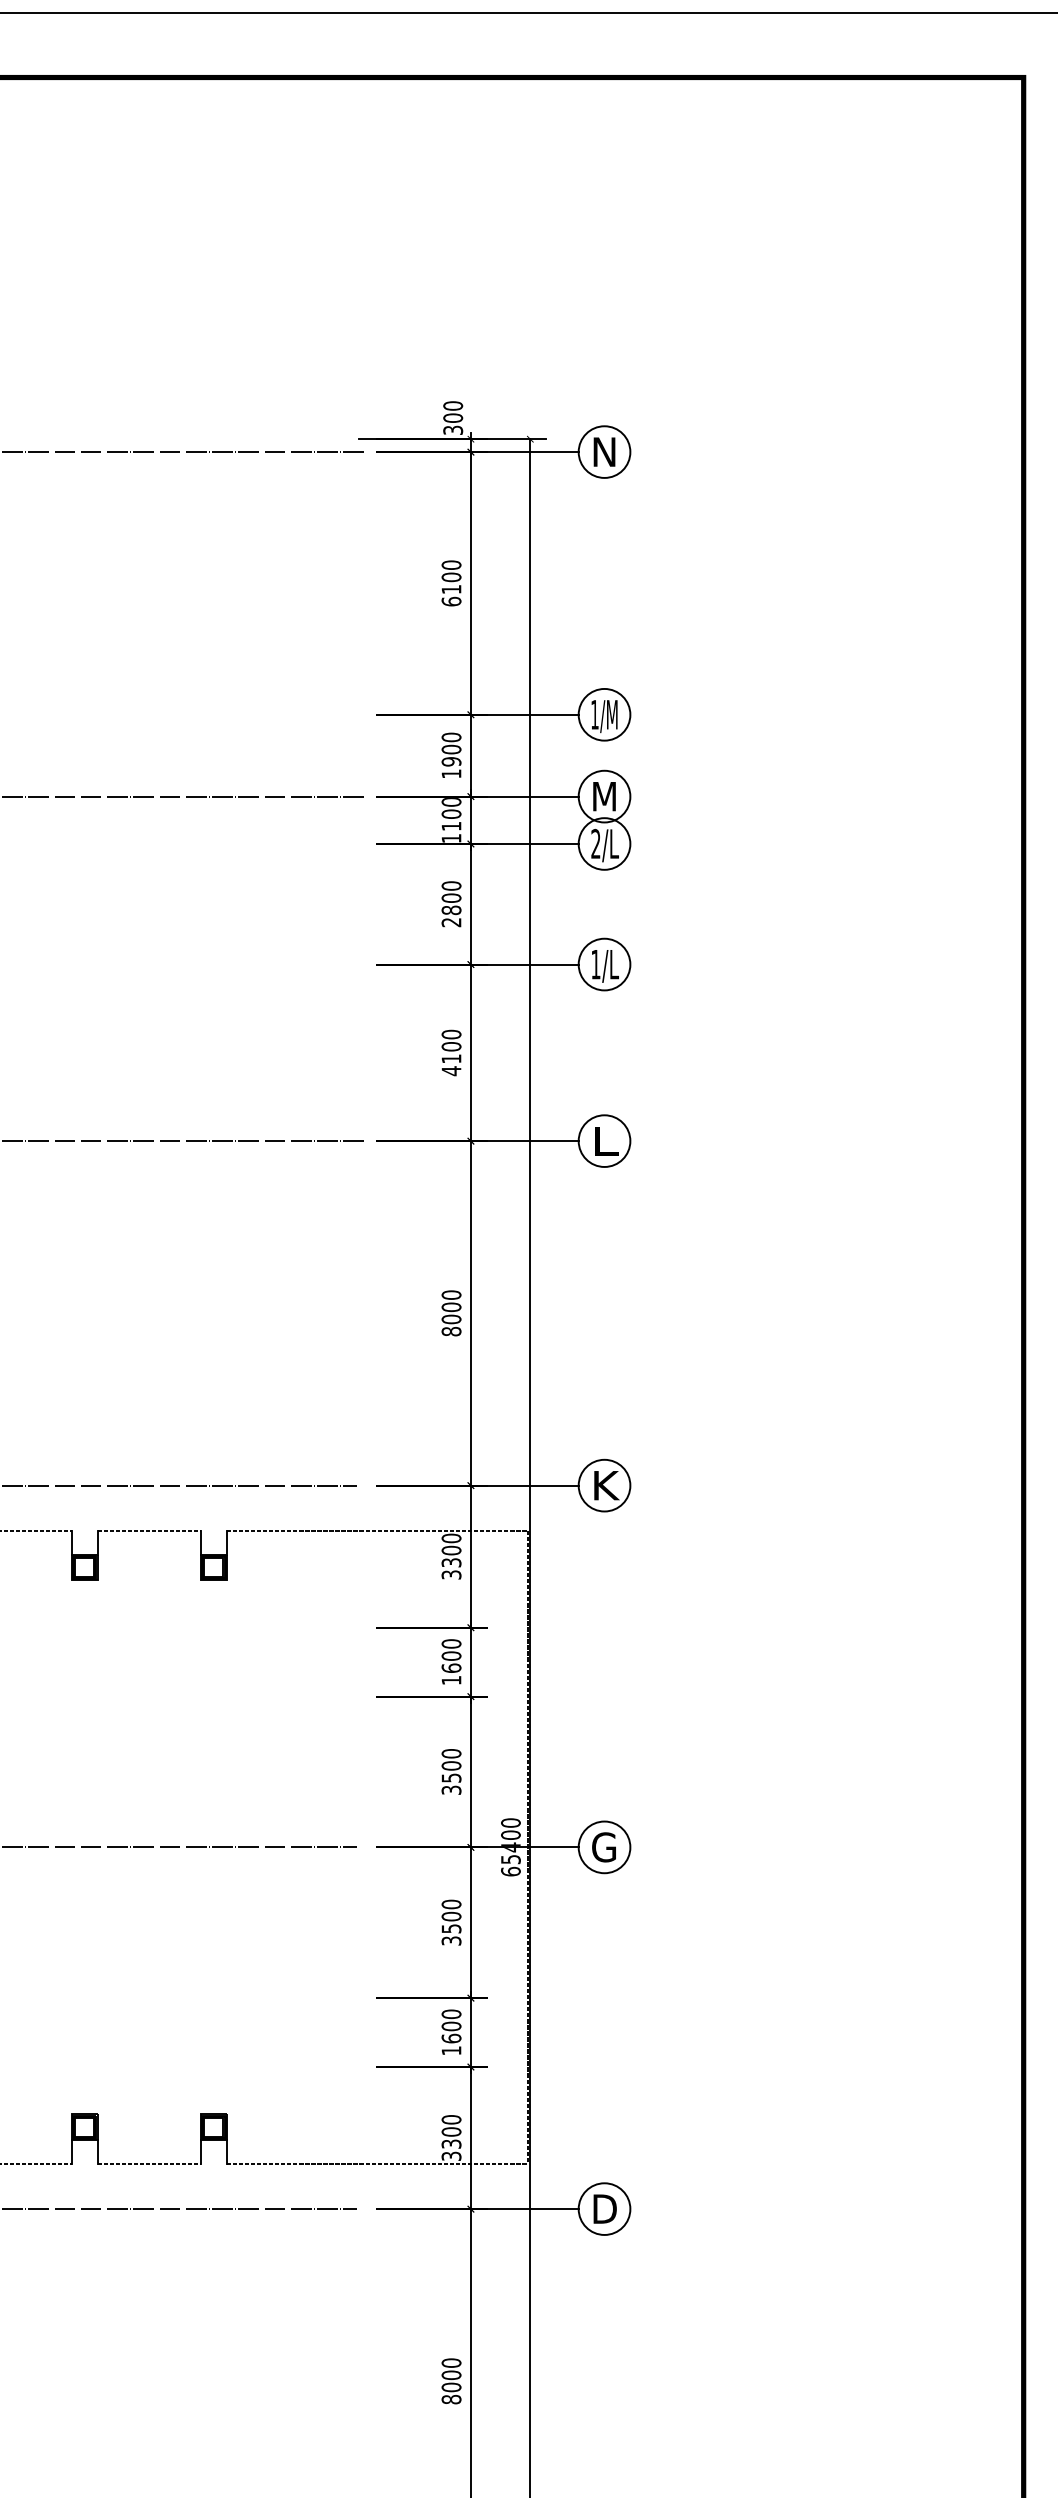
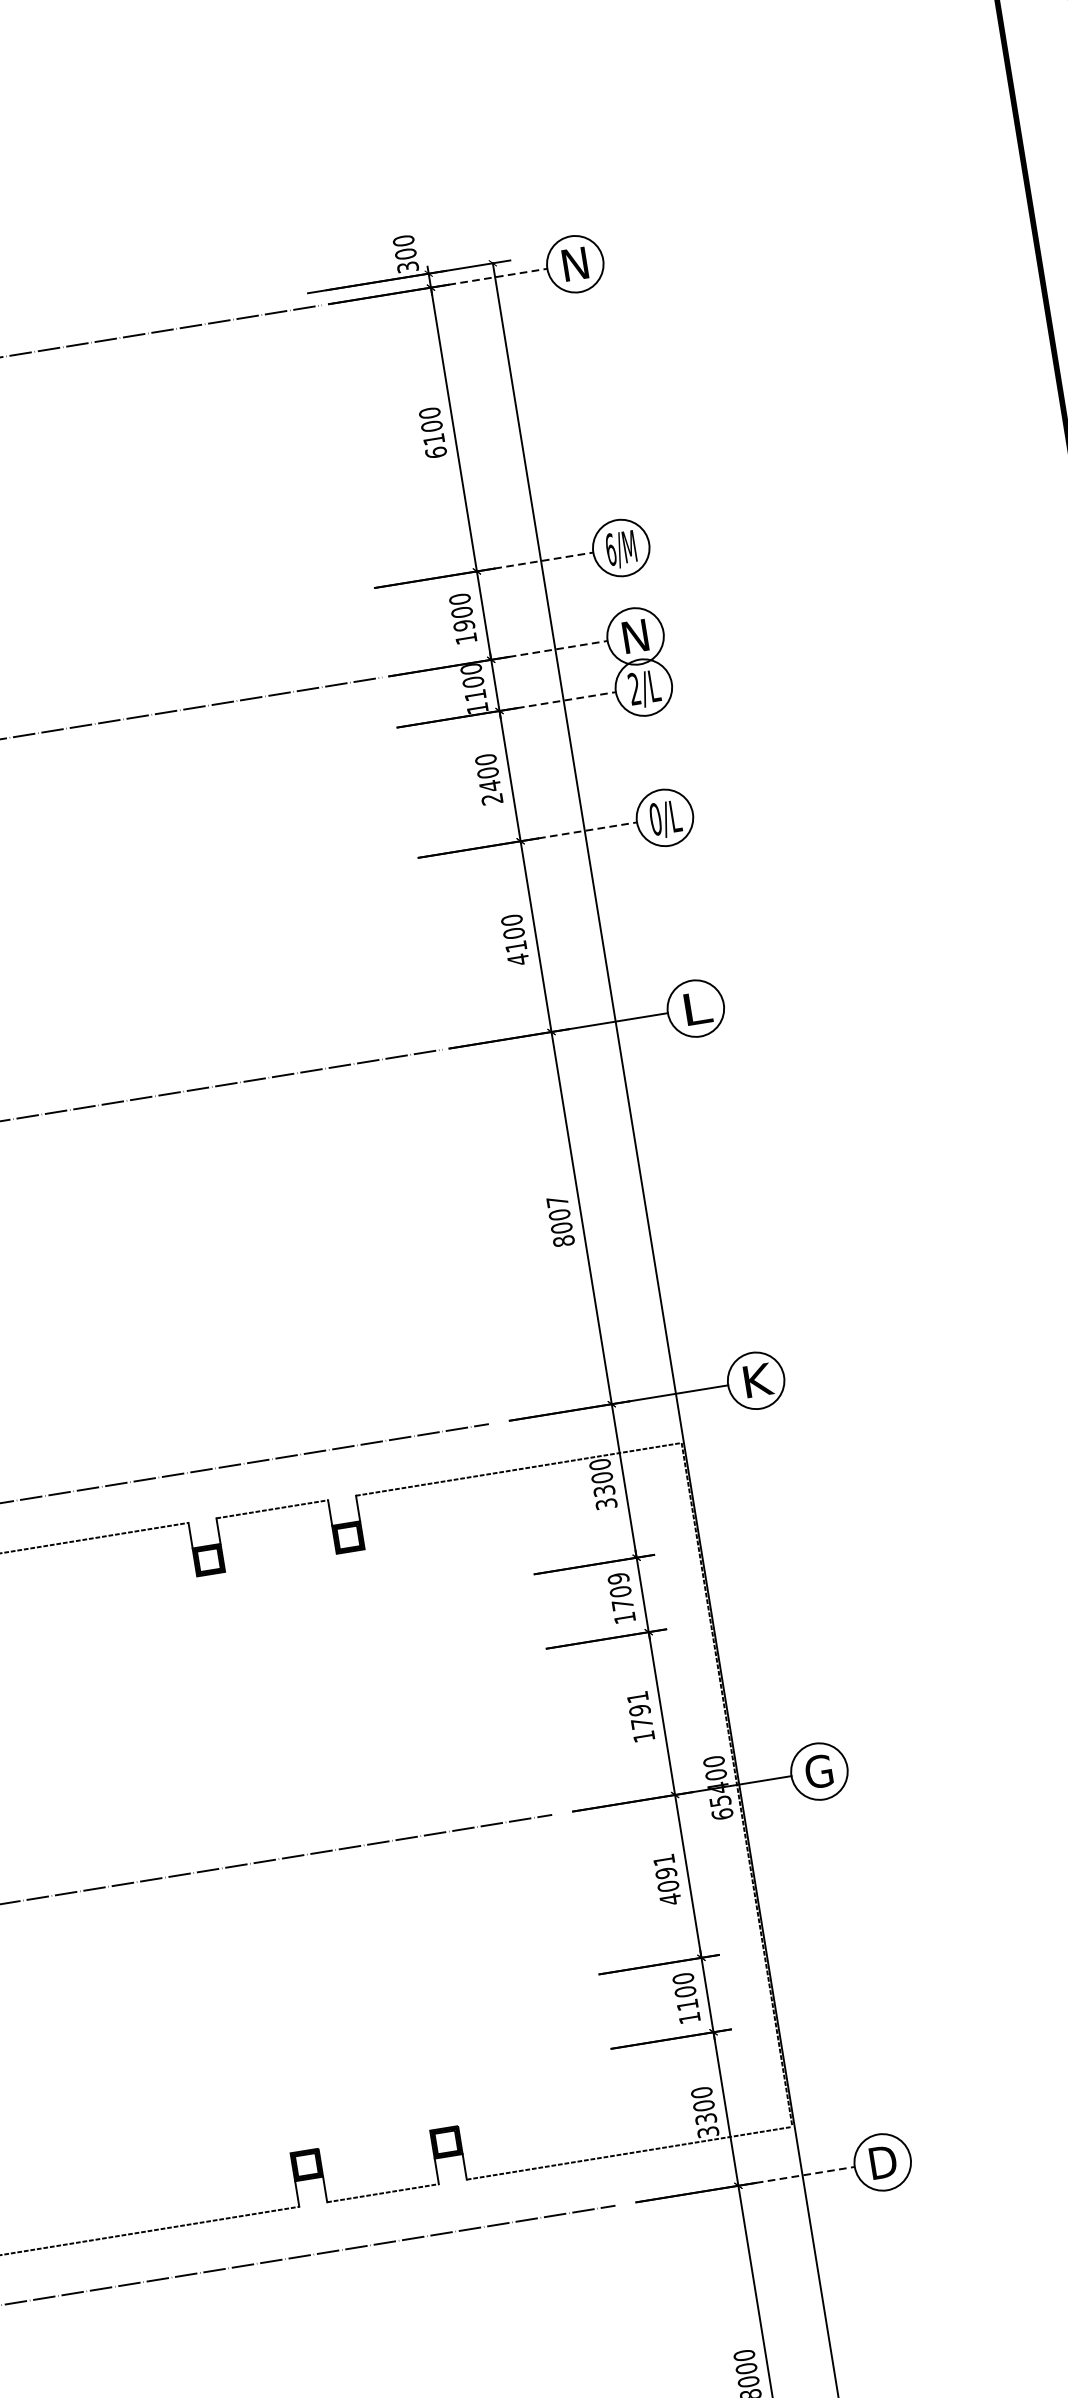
line: (532, 452) -> (497, 277), solid -> dashed
line: (532, 714) -> (543, 560), solid -> dashed
text: (594, 714) -> (610, 549), 1/M -> 6/M
line: (532, 796) -> (557, 648), solid -> dashed
text: (604, 796) -> (635, 636), M -> N
line: (532, 844) -> (566, 700), solid -> dashed
text: (451, 910) -> (490, 786), 2800 -> 2400
line: (532, 964) -> (587, 830), solid -> dashed
text: (595, 964) -> (655, 819), 1/L -> 0/L
text: (451, 1294) -> (557, 1201), 8000 -> 8007
text: (451, 1655) -> (620, 1591), 1600 -> 1709
text: (451, 1771) -> (640, 1716), 3500 -> 1791
text: (451, 1922) -> (667, 1879), 3500 -> 4091
text: (451, 2038) -> (687, 2004), 1600 -> 1100
line: (532, 2209) -> (804, 2175), solid -> dashed

